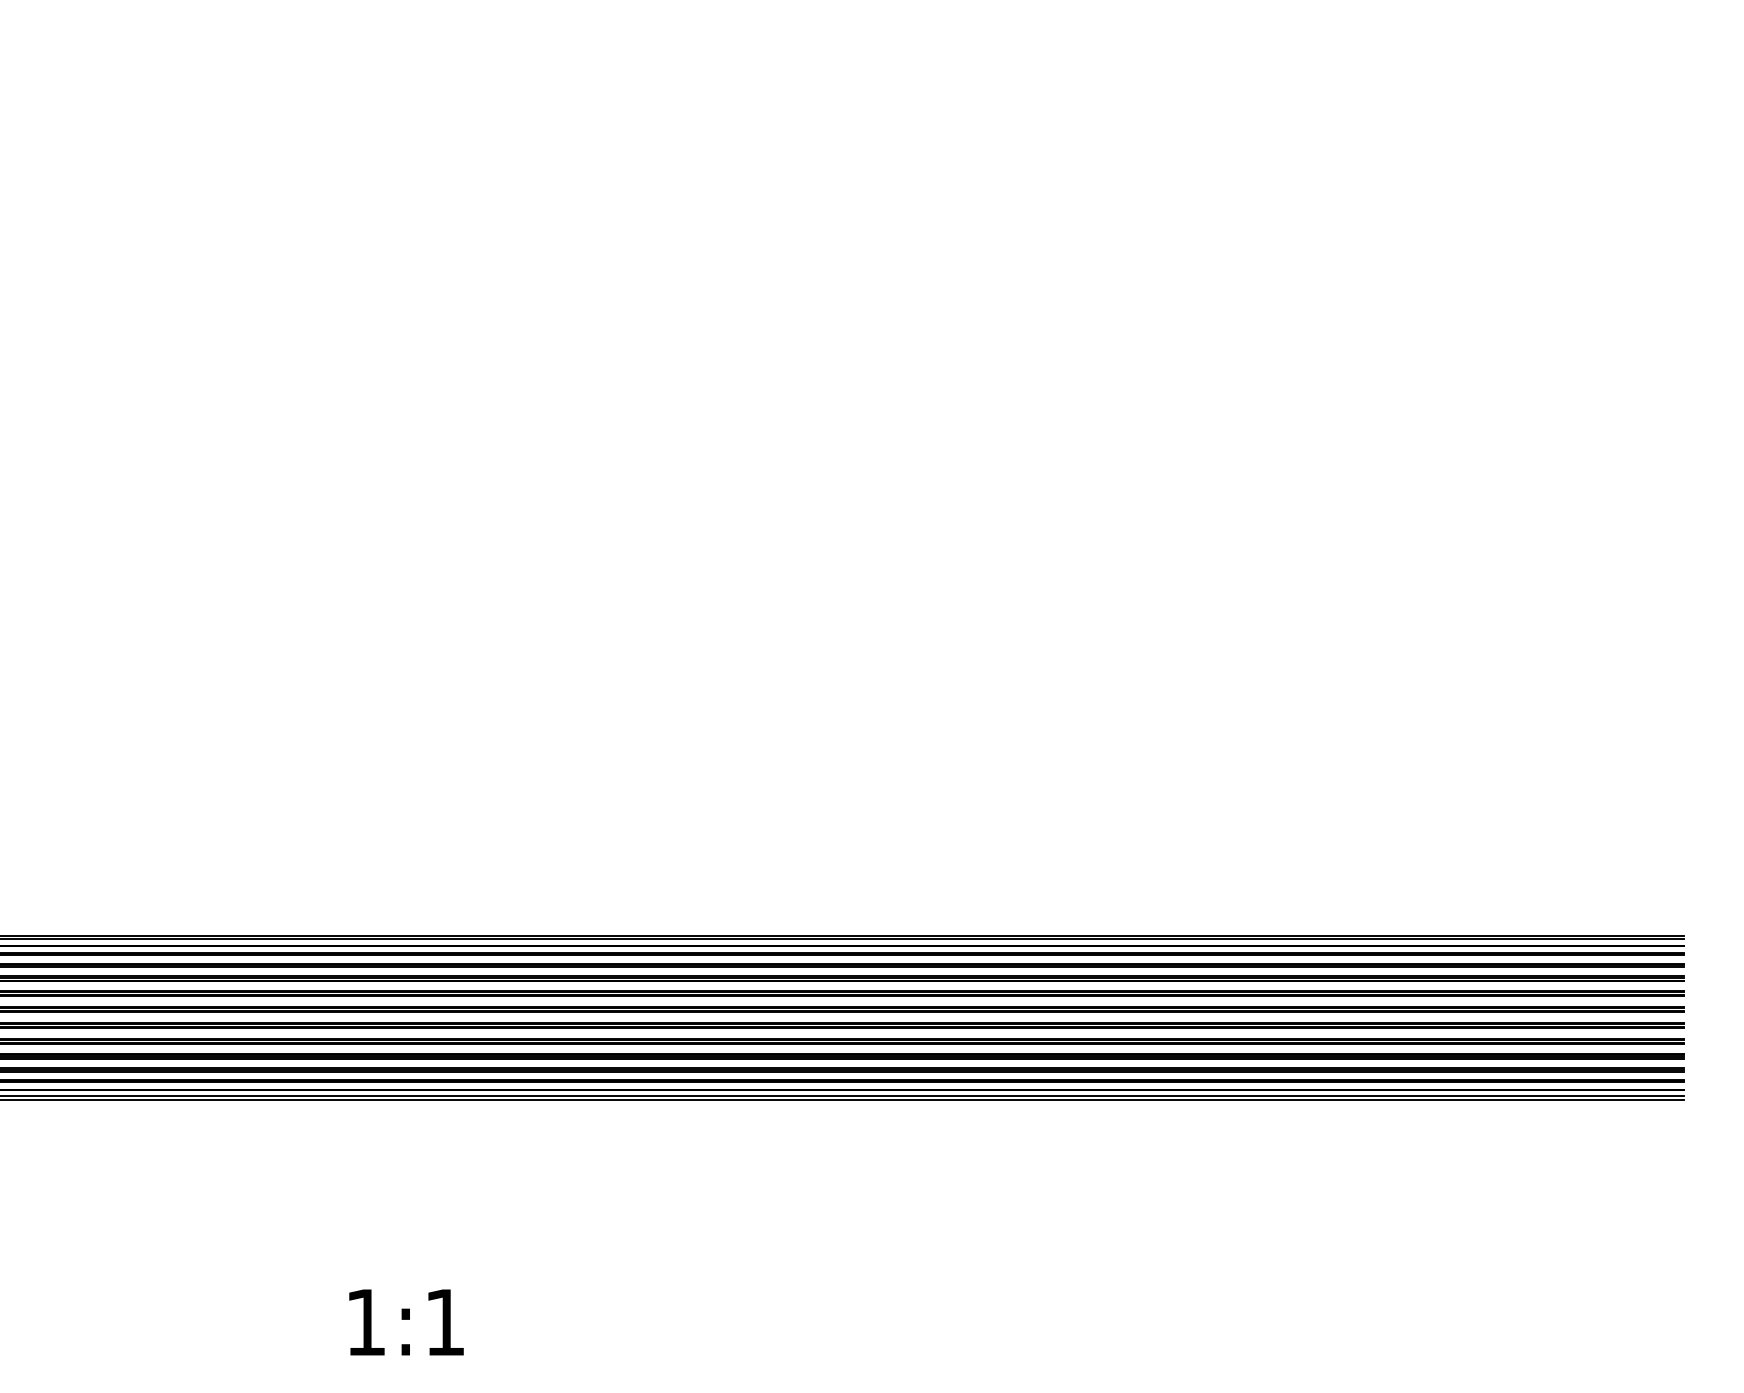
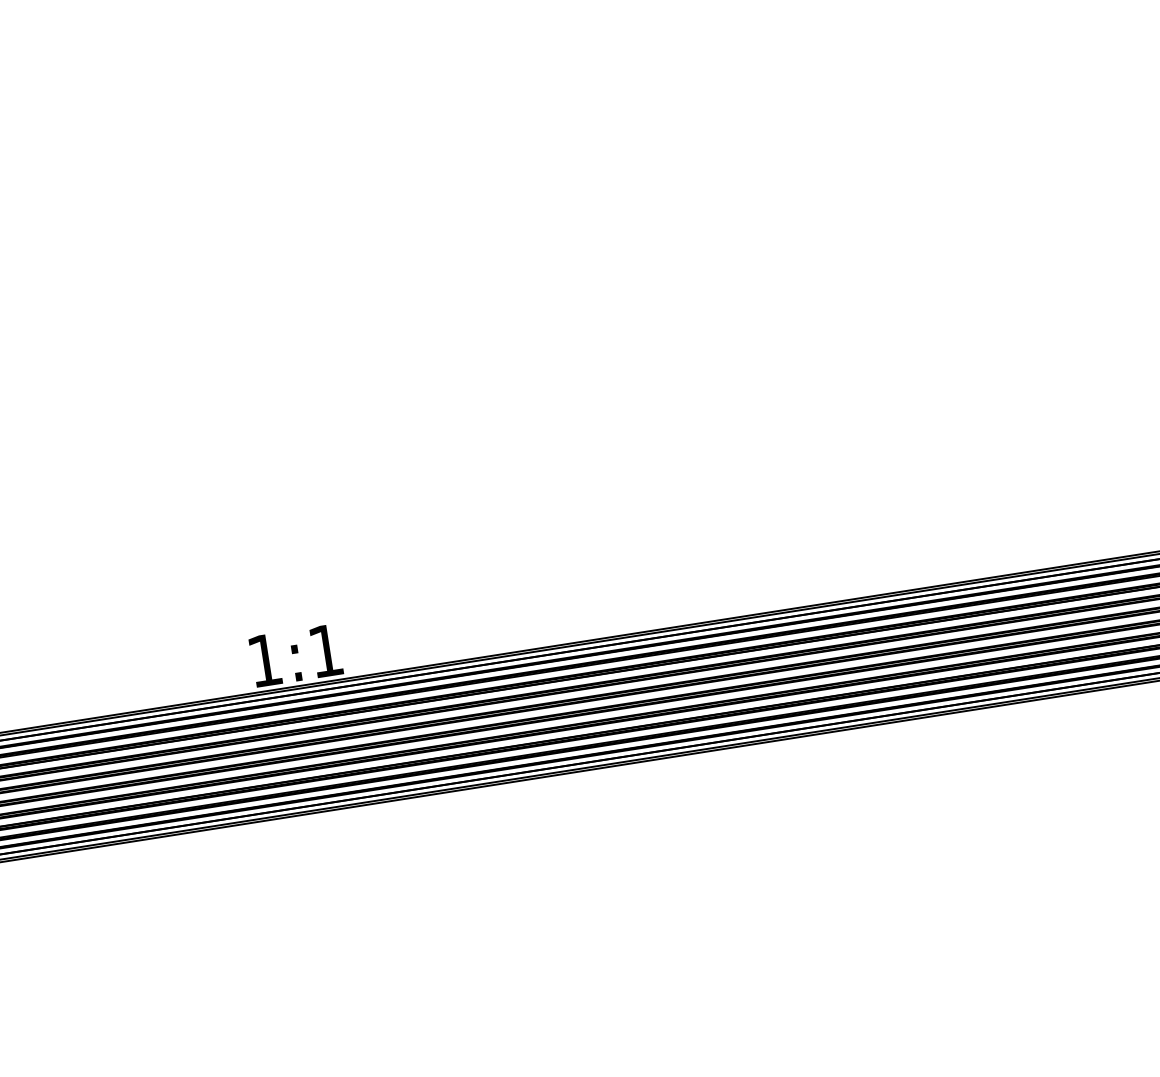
text: (406, 1322) -> (296, 655), moved

